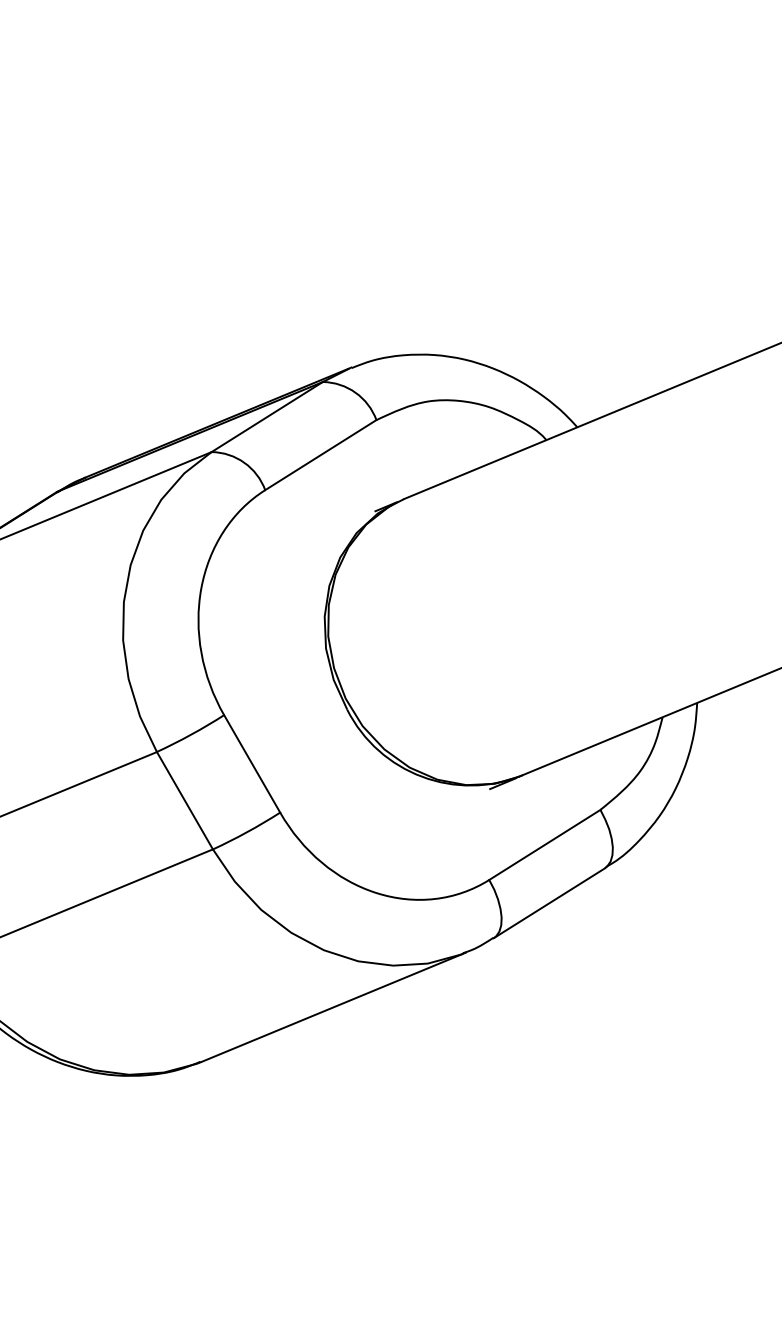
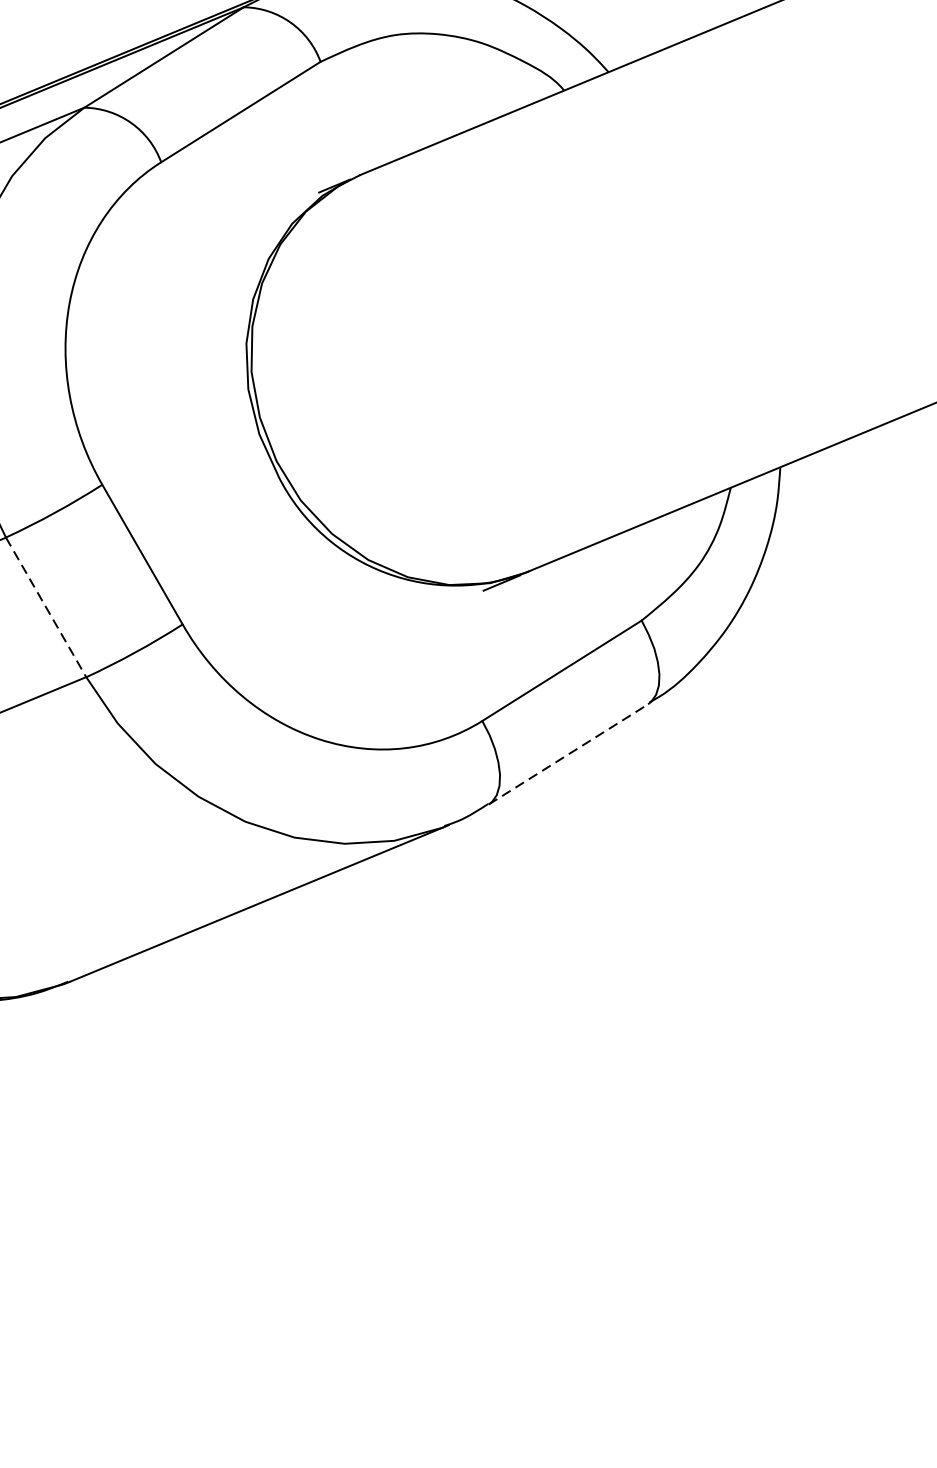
line: (185, 801) -> (46, 608), solid -> dashed
line: (549, 903) -> (568, 754), solid -> dashed

